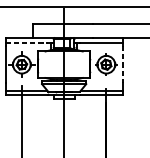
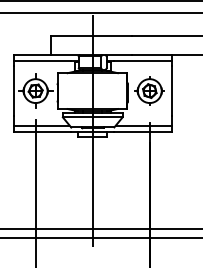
line: (26, 42) -> (42, 61), dashed -> solid
line: (122, 64) -> (171, 91), dashed -> solid

